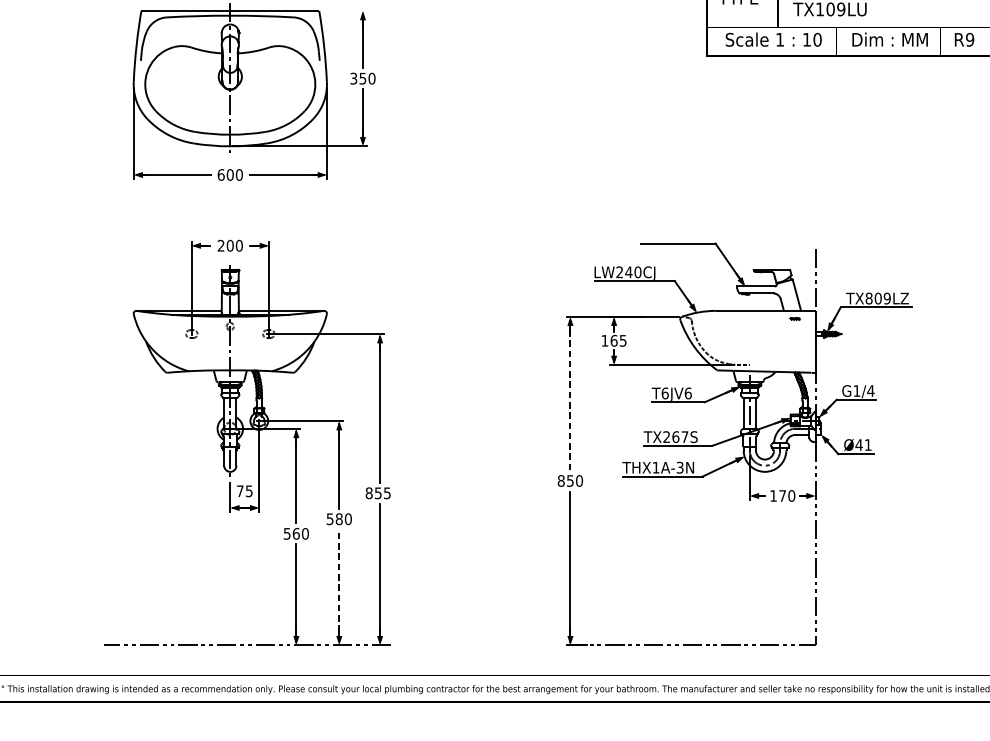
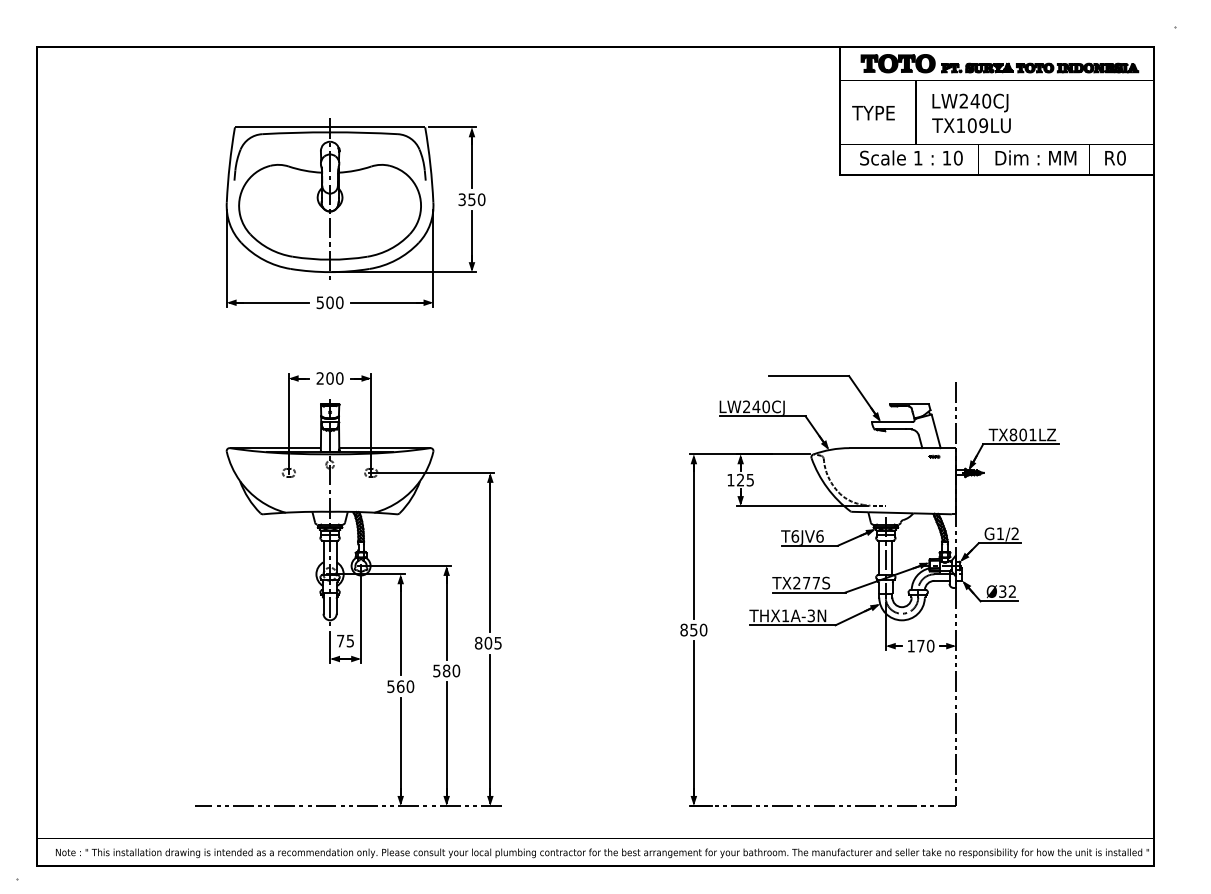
line: (344, 11) -> (452, 127), added
text: (970, 40) -> (1121, 158), R9 -> R0
text: (221, 174) -> (320, 302), 600 -> 500
text: (886, 298) -> (1032, 434), TX809LZ -> TX801LZ
text: (613, 340) -> (740, 479), 165 -> 125
text: (871, 390) -> (1015, 533), G1/4 -> G1/2
line: (570, 395) -> (693, 538), dashed -> solid
text: (675, 436) -> (806, 582), TX267S -> TX277S
text: (862, 444) -> (1006, 591), Ø41 -> Ø32
text: (378, 492) -> (488, 642), 855 -> 805
line: (339, 585) -> (446, 741), dashed -> solid

